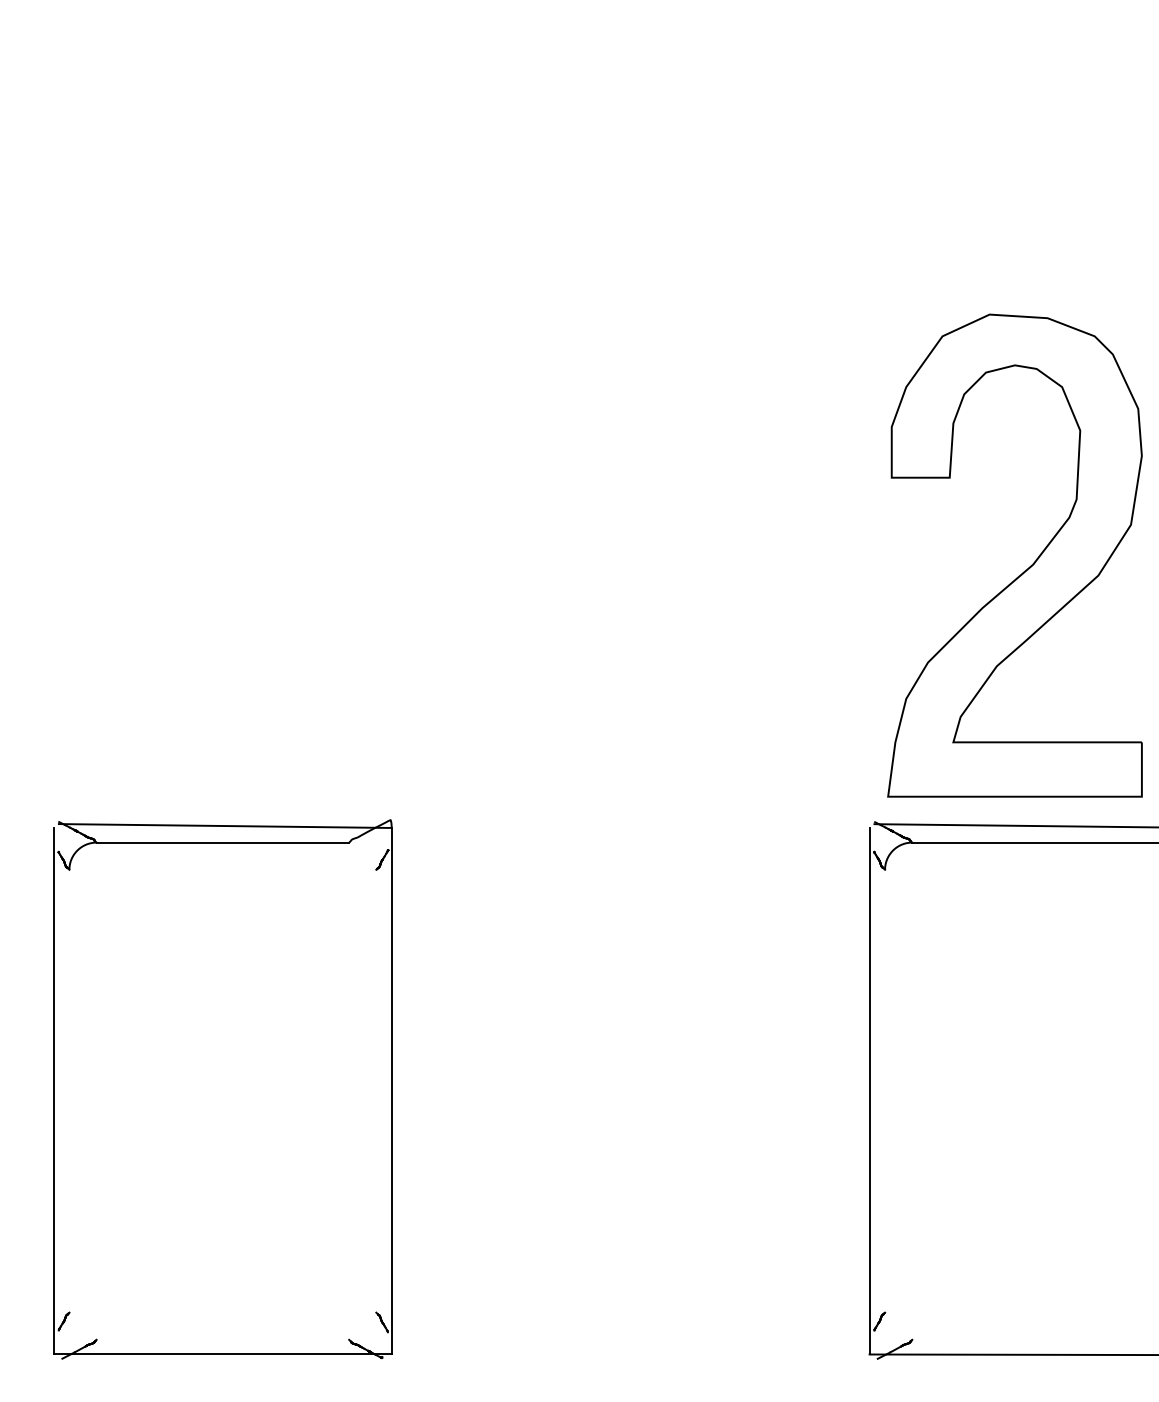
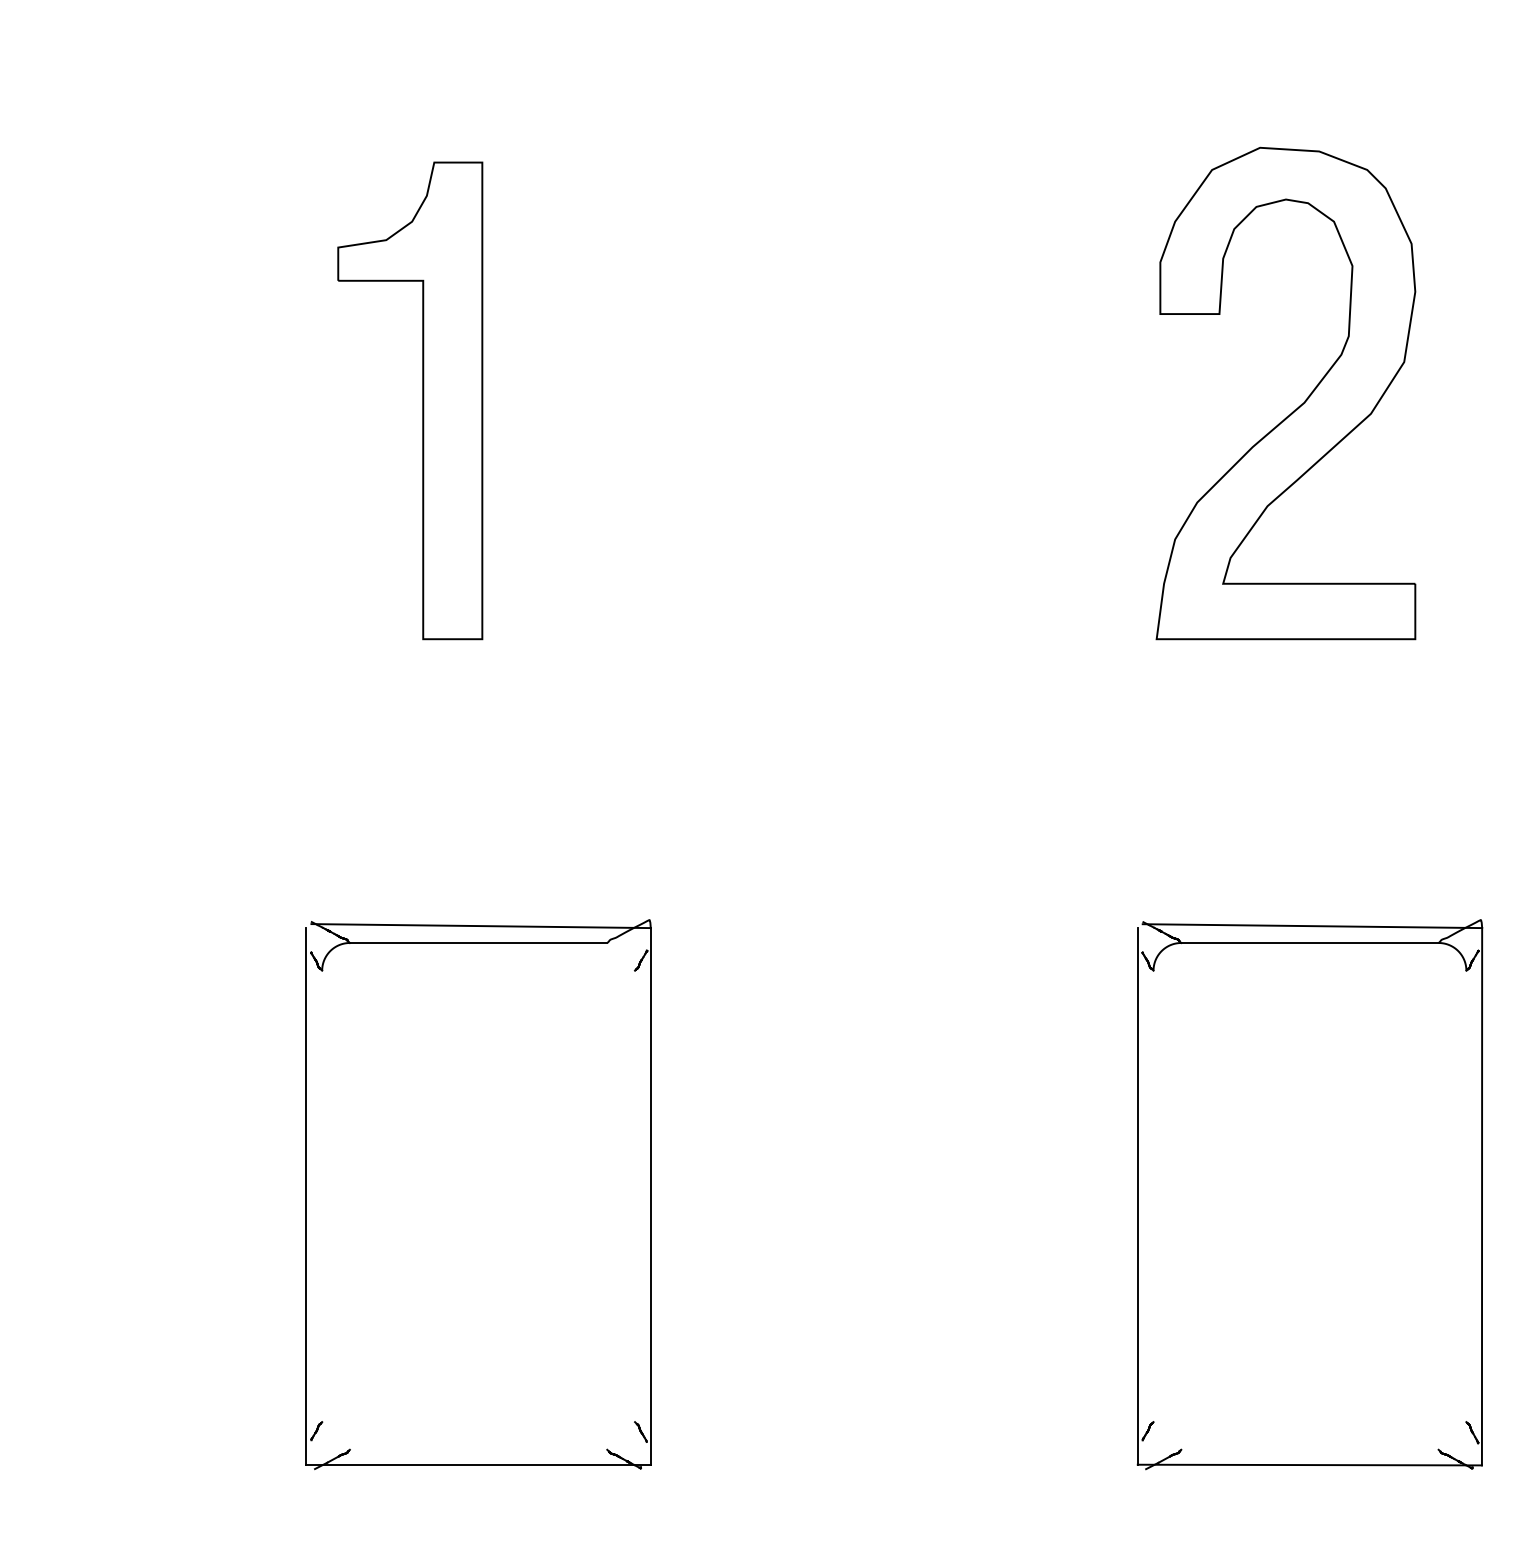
part: (167, 310) -> (422, 400), added
part: (1027, 568) -> (1298, 406), moved

